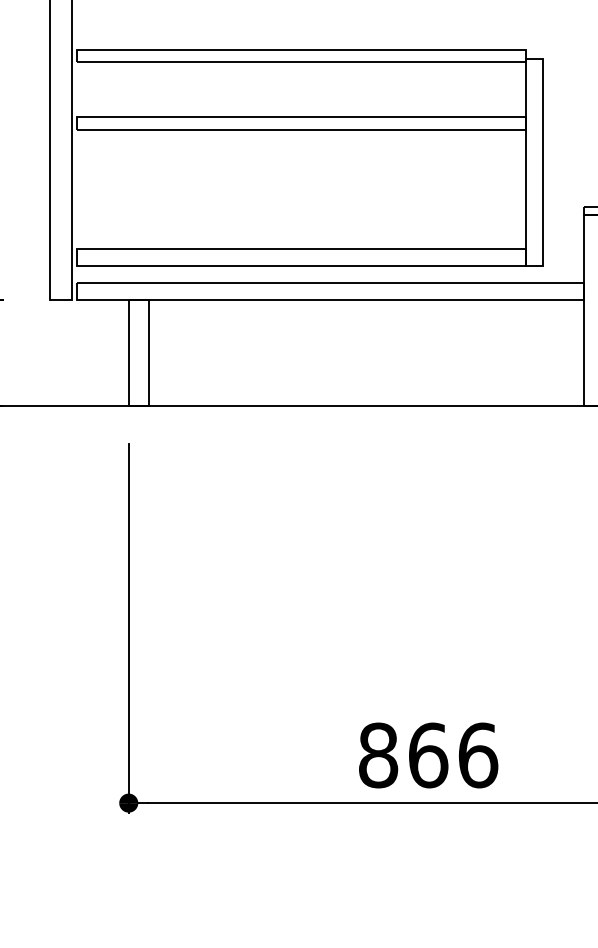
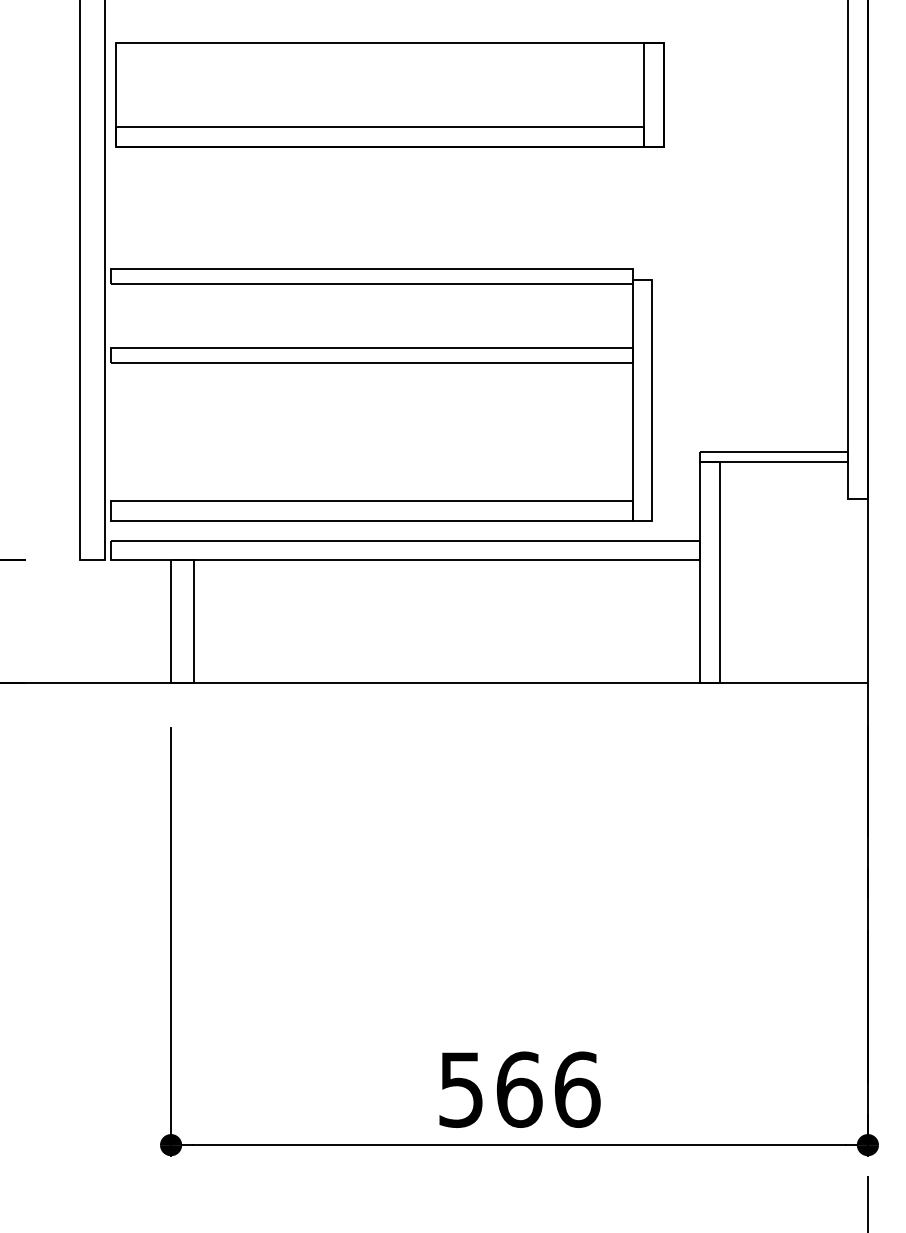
text: (378, 755) -> (461, 1089), 866 -> 566

